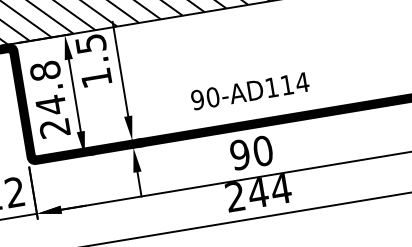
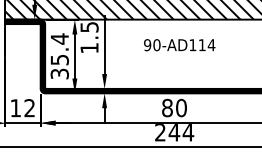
text: (250, 91) -> (179, 45), moved
text: (49, 99) -> (59, 56), 24.8 -> 35.4
text: (240, 155) -> (167, 108), 90 -> 80

